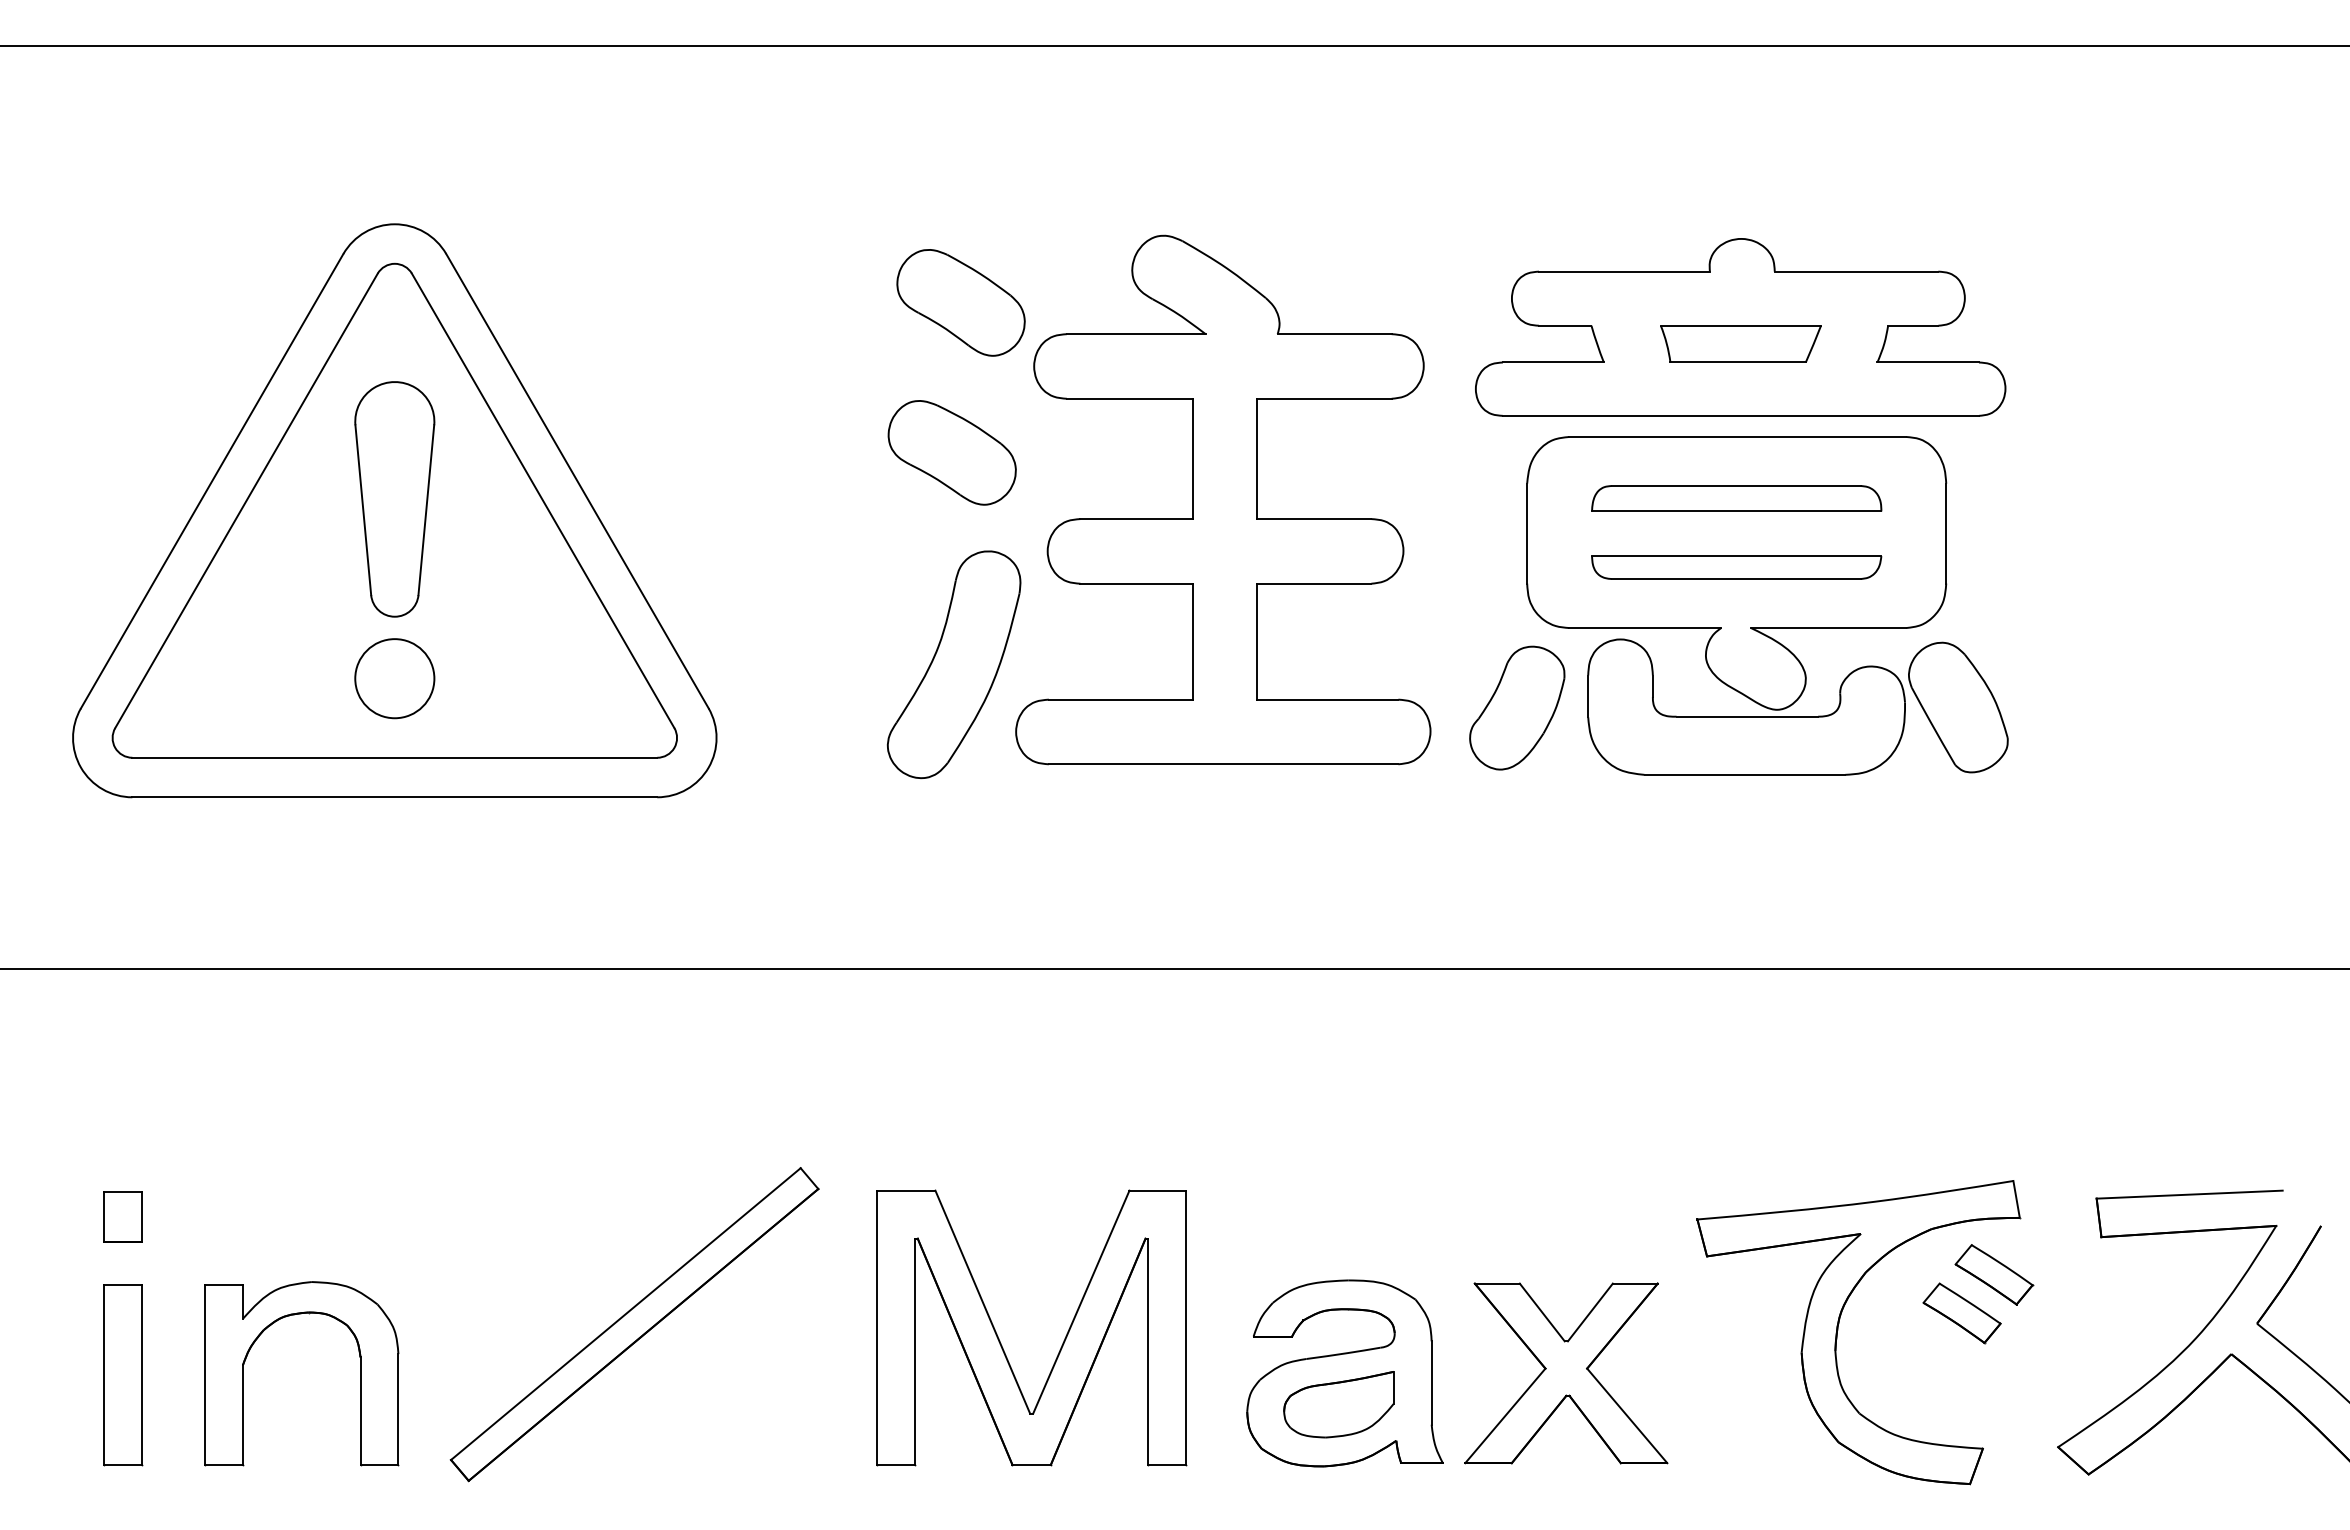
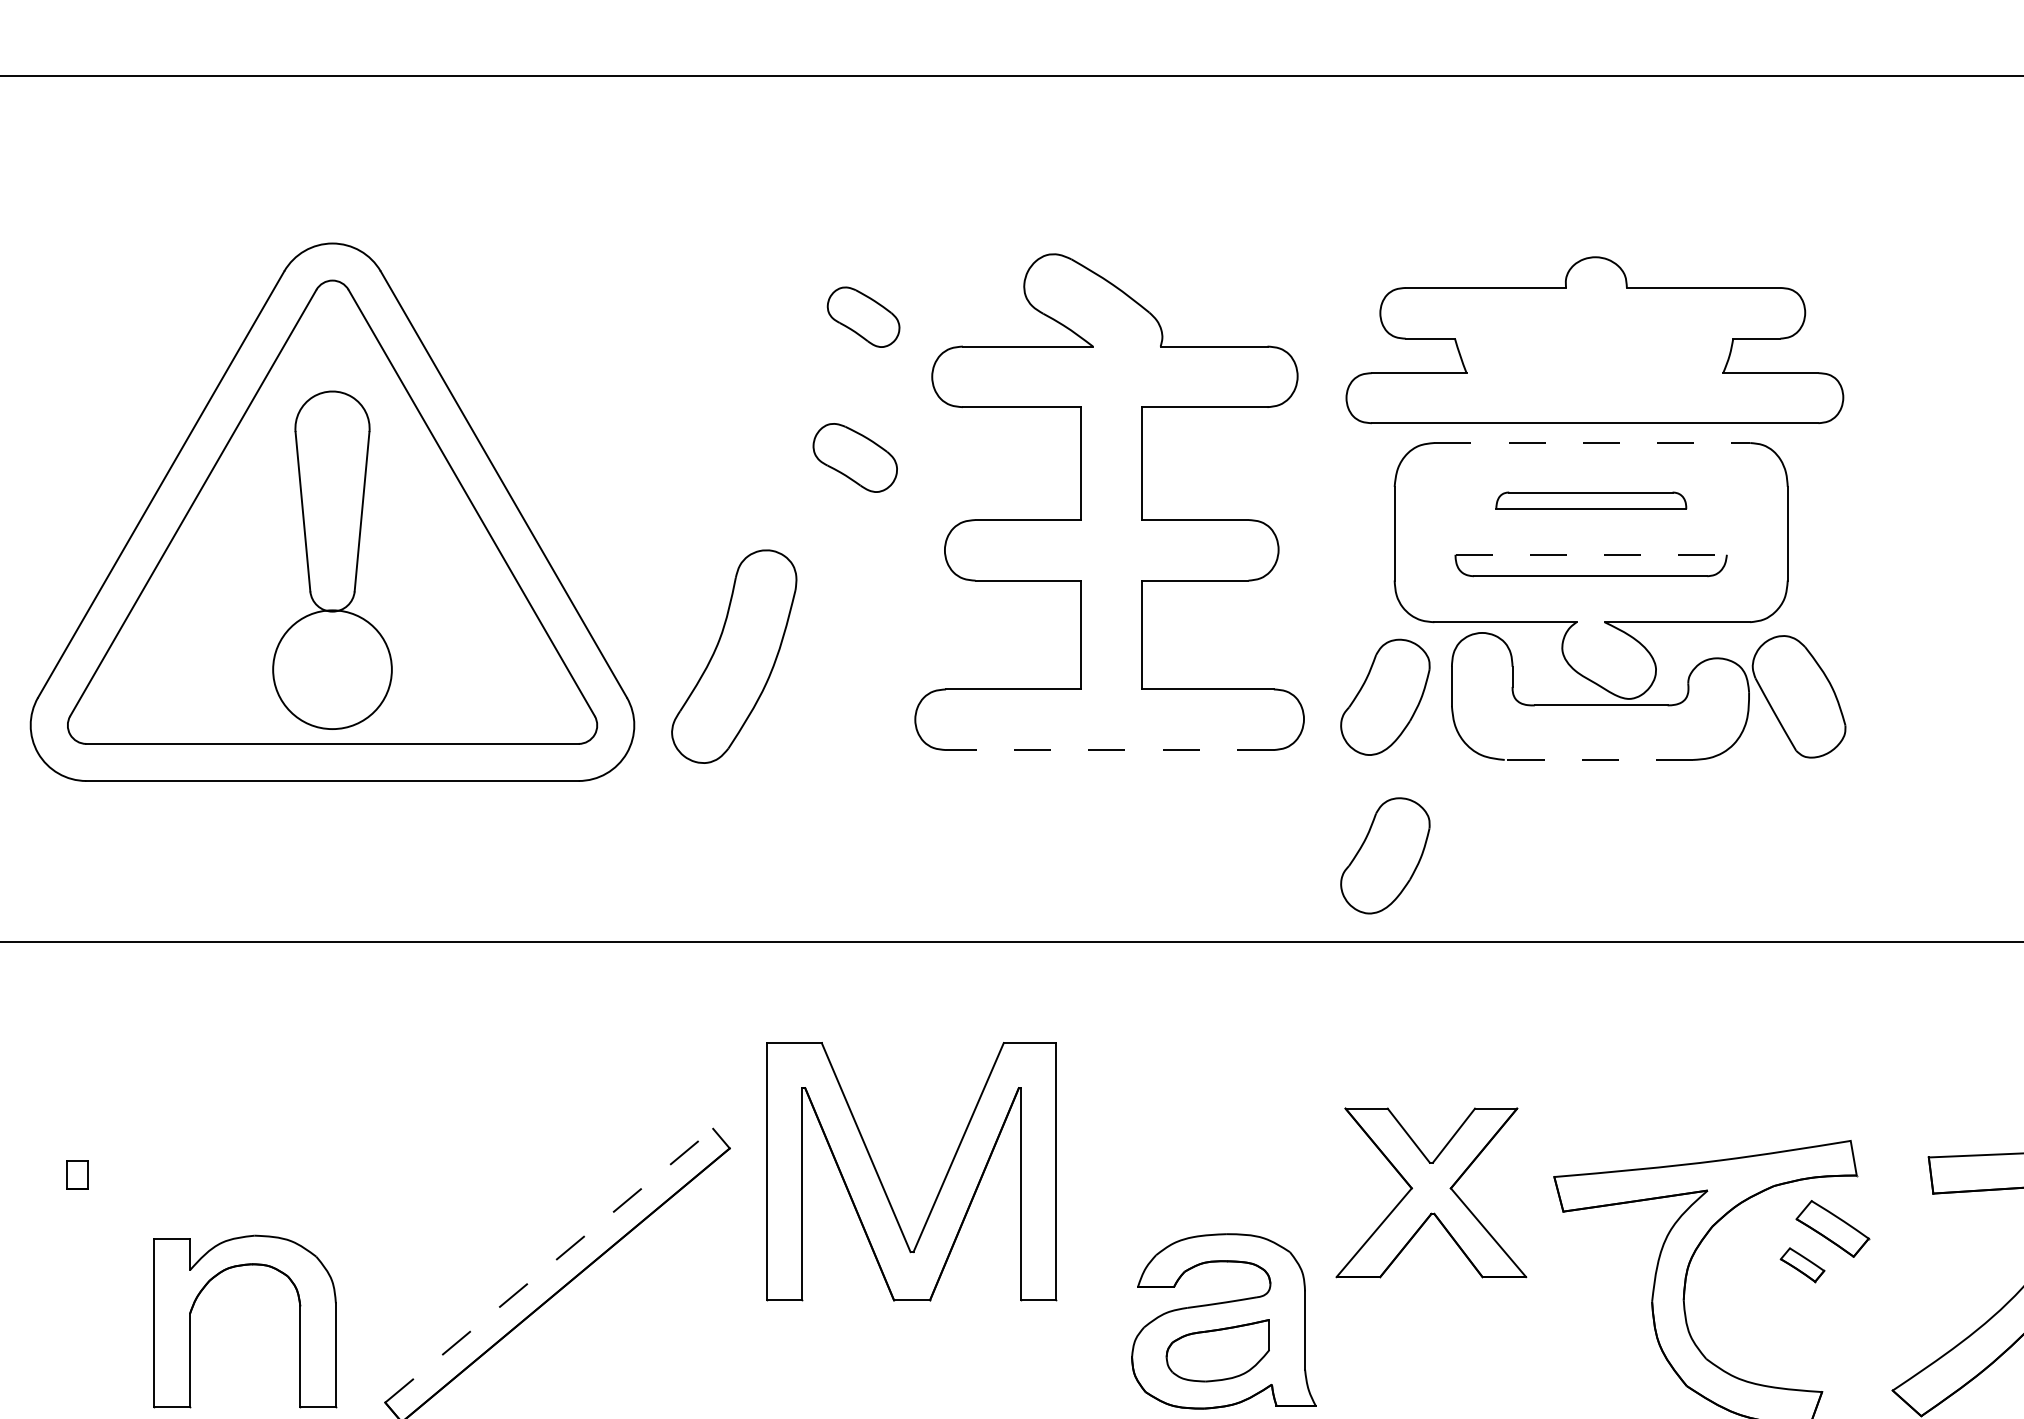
part: (960, 302) -> (863, 316), size x0.6
part: (1740, 343) -> (1594, 355), removed
line: (1738, 436) -> (1592, 442), solid -> dashed
part: (951, 452) -> (854, 457), size x0.7
part: (1736, 498) -> (1591, 500), size x0.7
line: (1736, 556) -> (1591, 555), solid -> dashed
part: (953, 664) -> (733, 656), moved
circle: (394, 678) -> (332, 669), size x1.6
line: (1223, 764) -> (1109, 750), solid -> dashed
line: (1744, 774) -> (1598, 759), solid -> dashed
part: (1517, 876) -> (1385, 855), added
part: (122, 1216) -> (77, 1174), size x0.6
part: (1961, 1313) -> (1802, 1265), size x0.6
line: (625, 1314) -> (548, 1266), solid -> dashed
part: (1000, 1340) -> (882, 1183), moved
part: (1566, 1373) -> (1431, 1192), moved
part: (123, 1375) -> (78, 1323), removed

